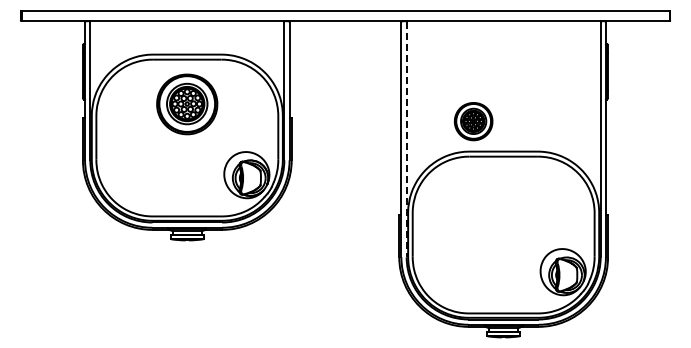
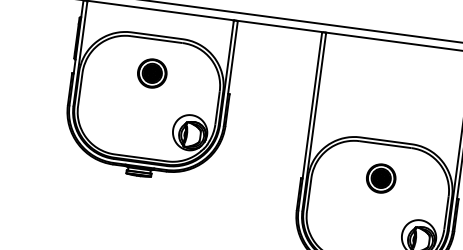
part: (187, 104) -> (152, 73), size x0.62
part: (473, 121) -> (381, 178), moved
line: (406, 140) -> (314, 122), dashed -> solid

